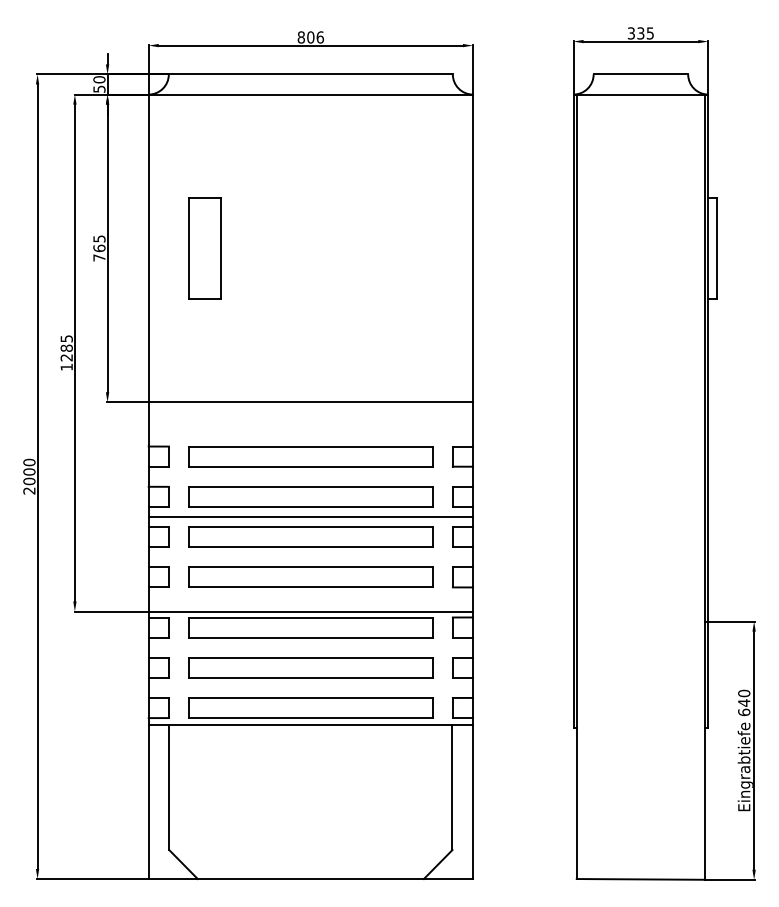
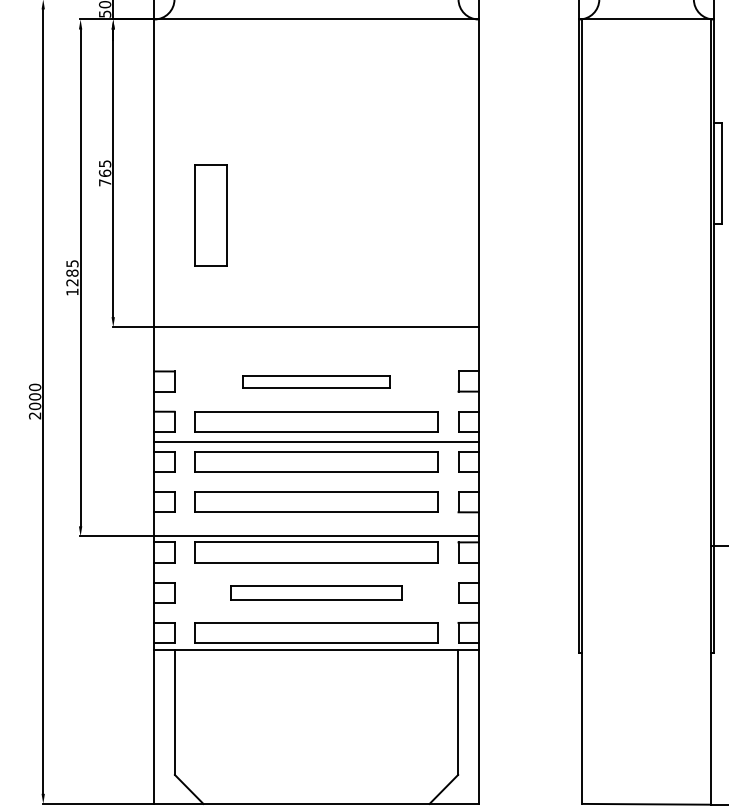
part: (204, 248) -> (210, 215), moved
part: (310, 456) -> (316, 381), size x0.6
part: (310, 667) -> (316, 592), size x0.7

